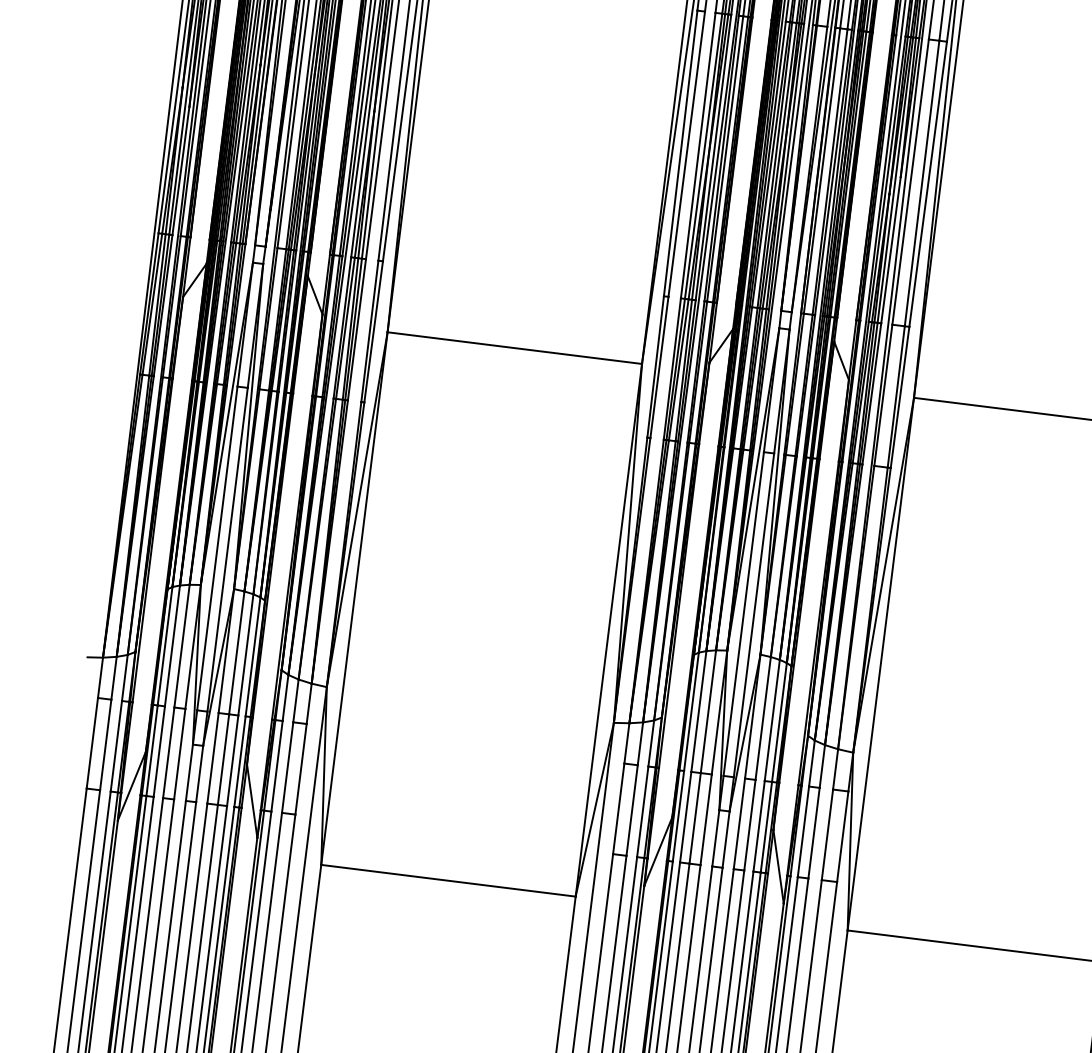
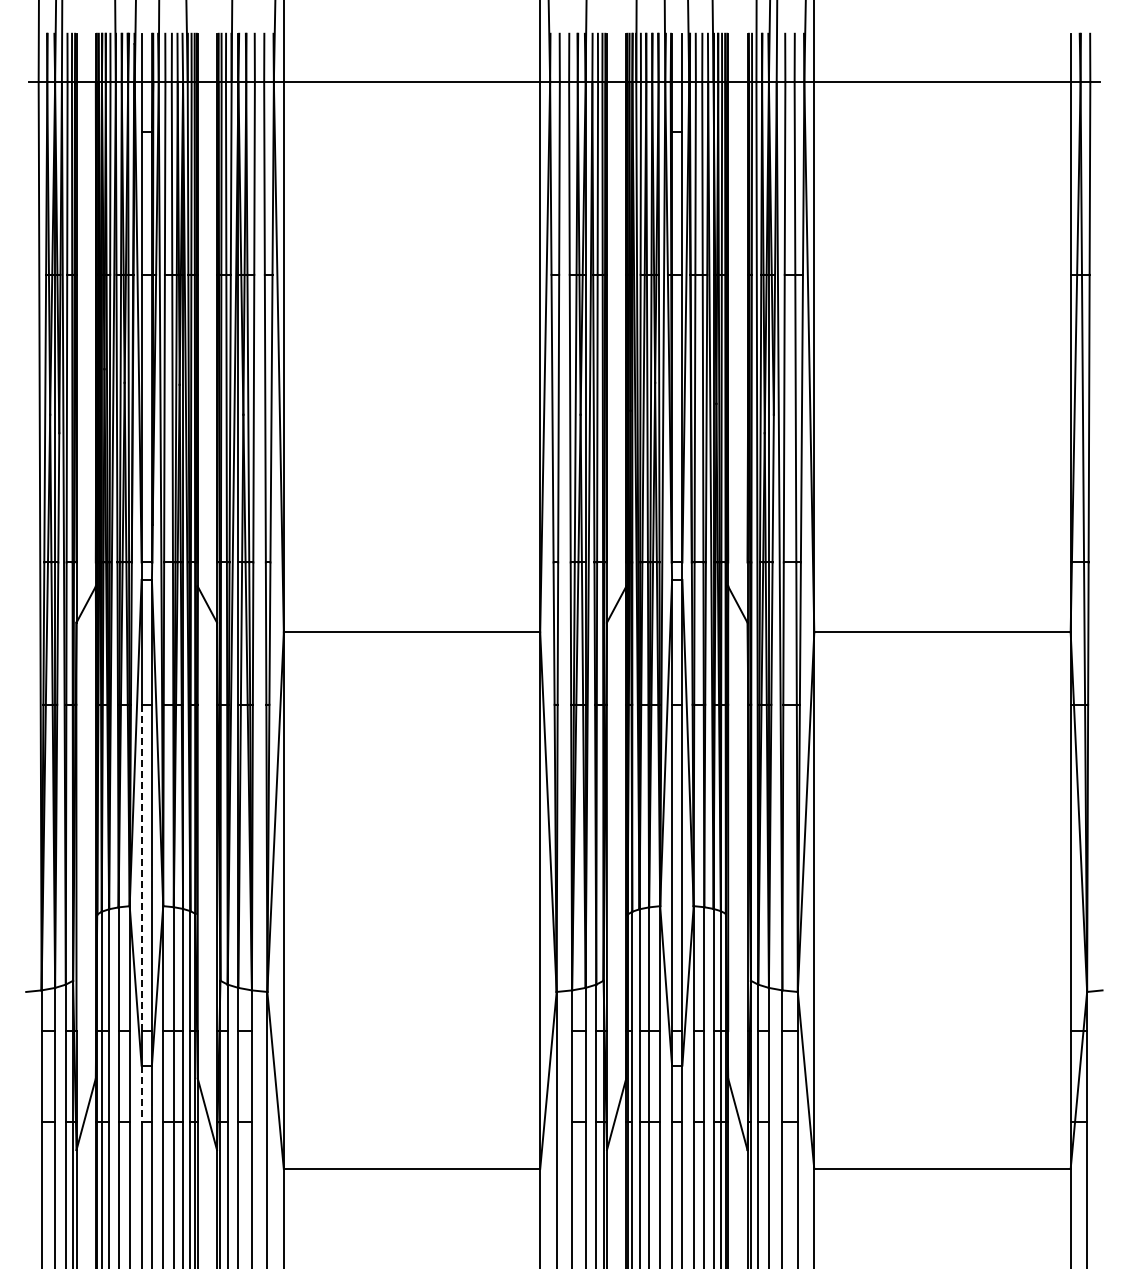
line: (217, 549) -> (141, 868), solid -> dashed
line: (189, 773) -> (141, 1094), solid -> dashed

